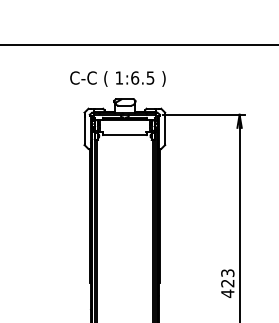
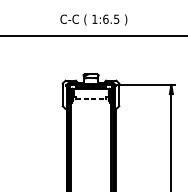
text: (117, 78) -> (93, 19), moved
line: (124, 135) -> (90, 99), solid -> dashed

